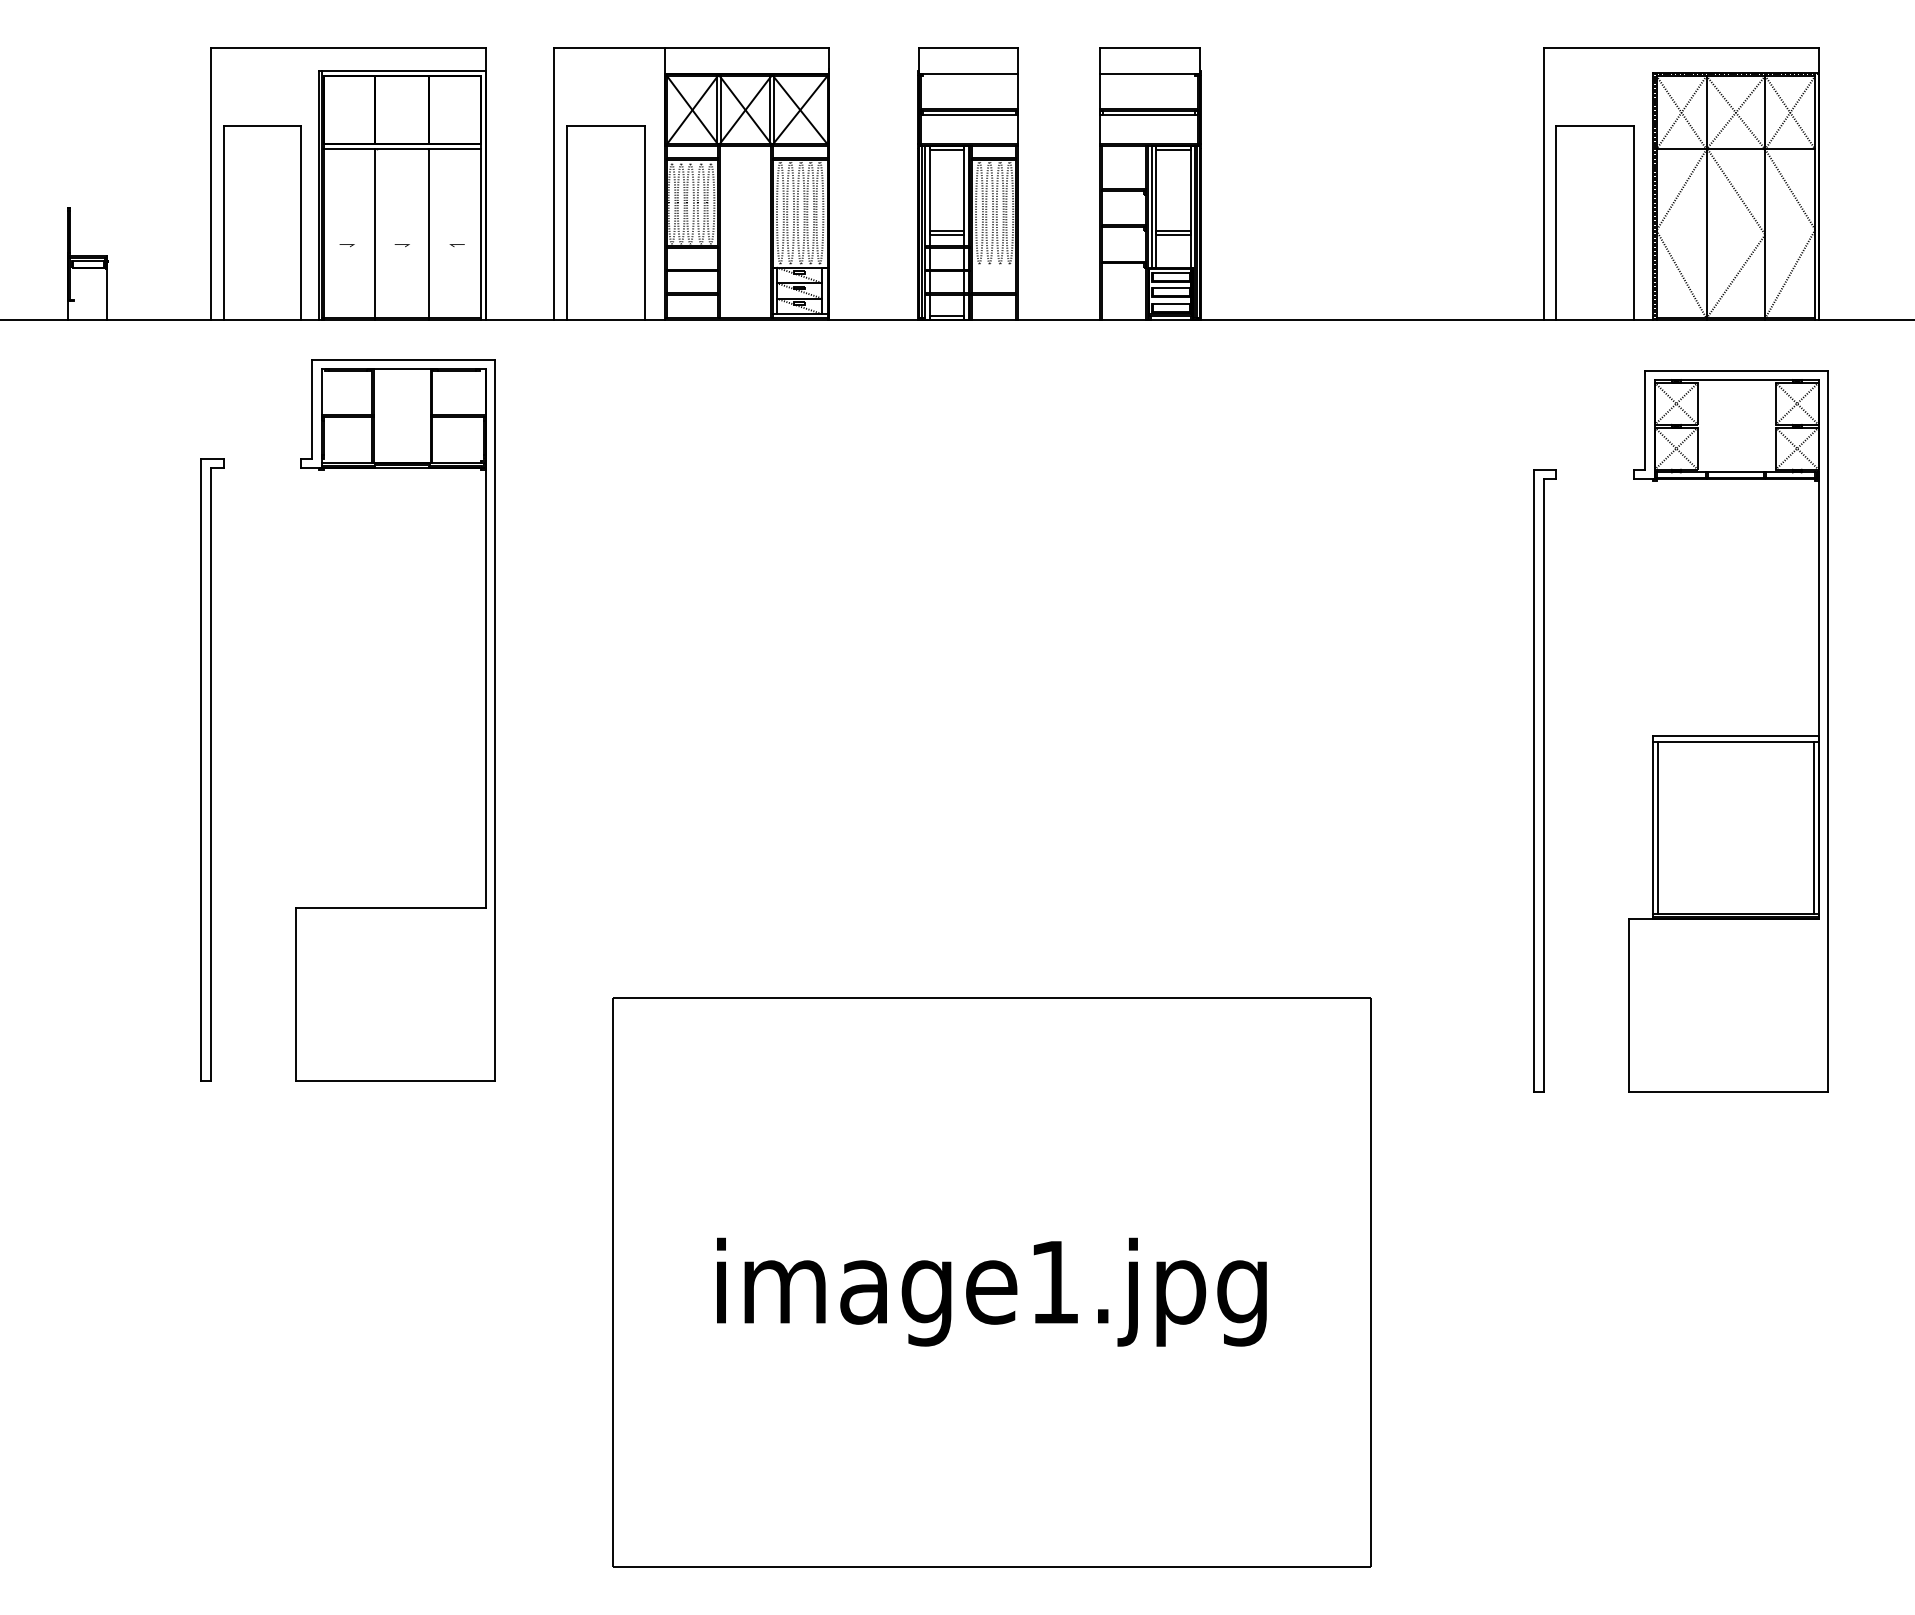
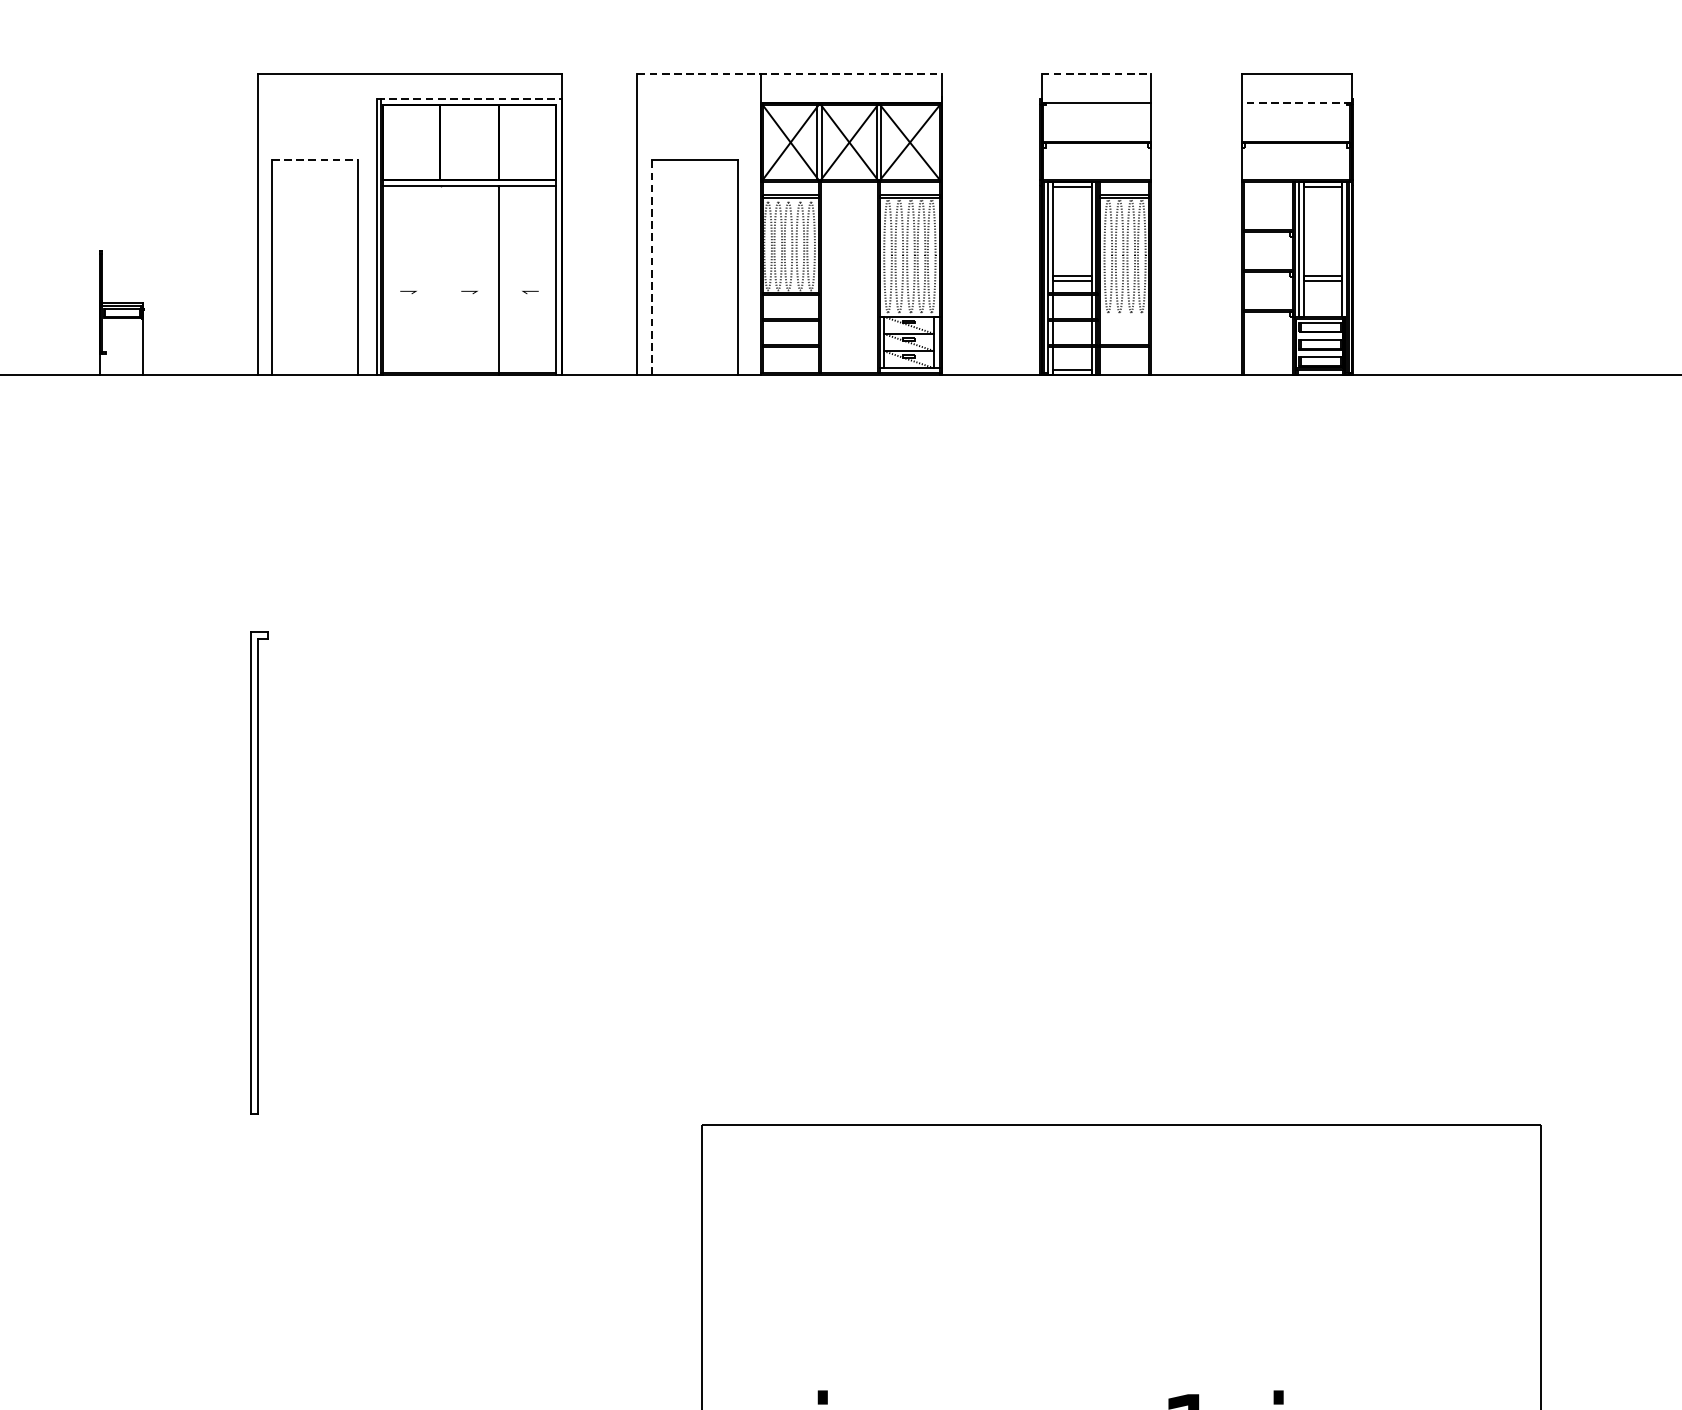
line: (691, 48) -> (789, 74), solid -> dashed
line: (968, 48) -> (1096, 74), solid -> dashed
line: (402, 70) -> (469, 98), solid -> dashed
line: (1149, 74) -> (1296, 103), solid -> dashed
line: (969, 115) -> (1097, 148), removed
line: (1148, 115) -> (1295, 148), removed
line: (262, 126) -> (314, 160), solid -> dashed
line: (566, 222) -> (651, 266), solid -> dashed
line: (375, 234) -> (439, 280), removed
part: (485, 720) -> (561, 817), removed
part: (212, 769) -> (259, 872), size x0.7

